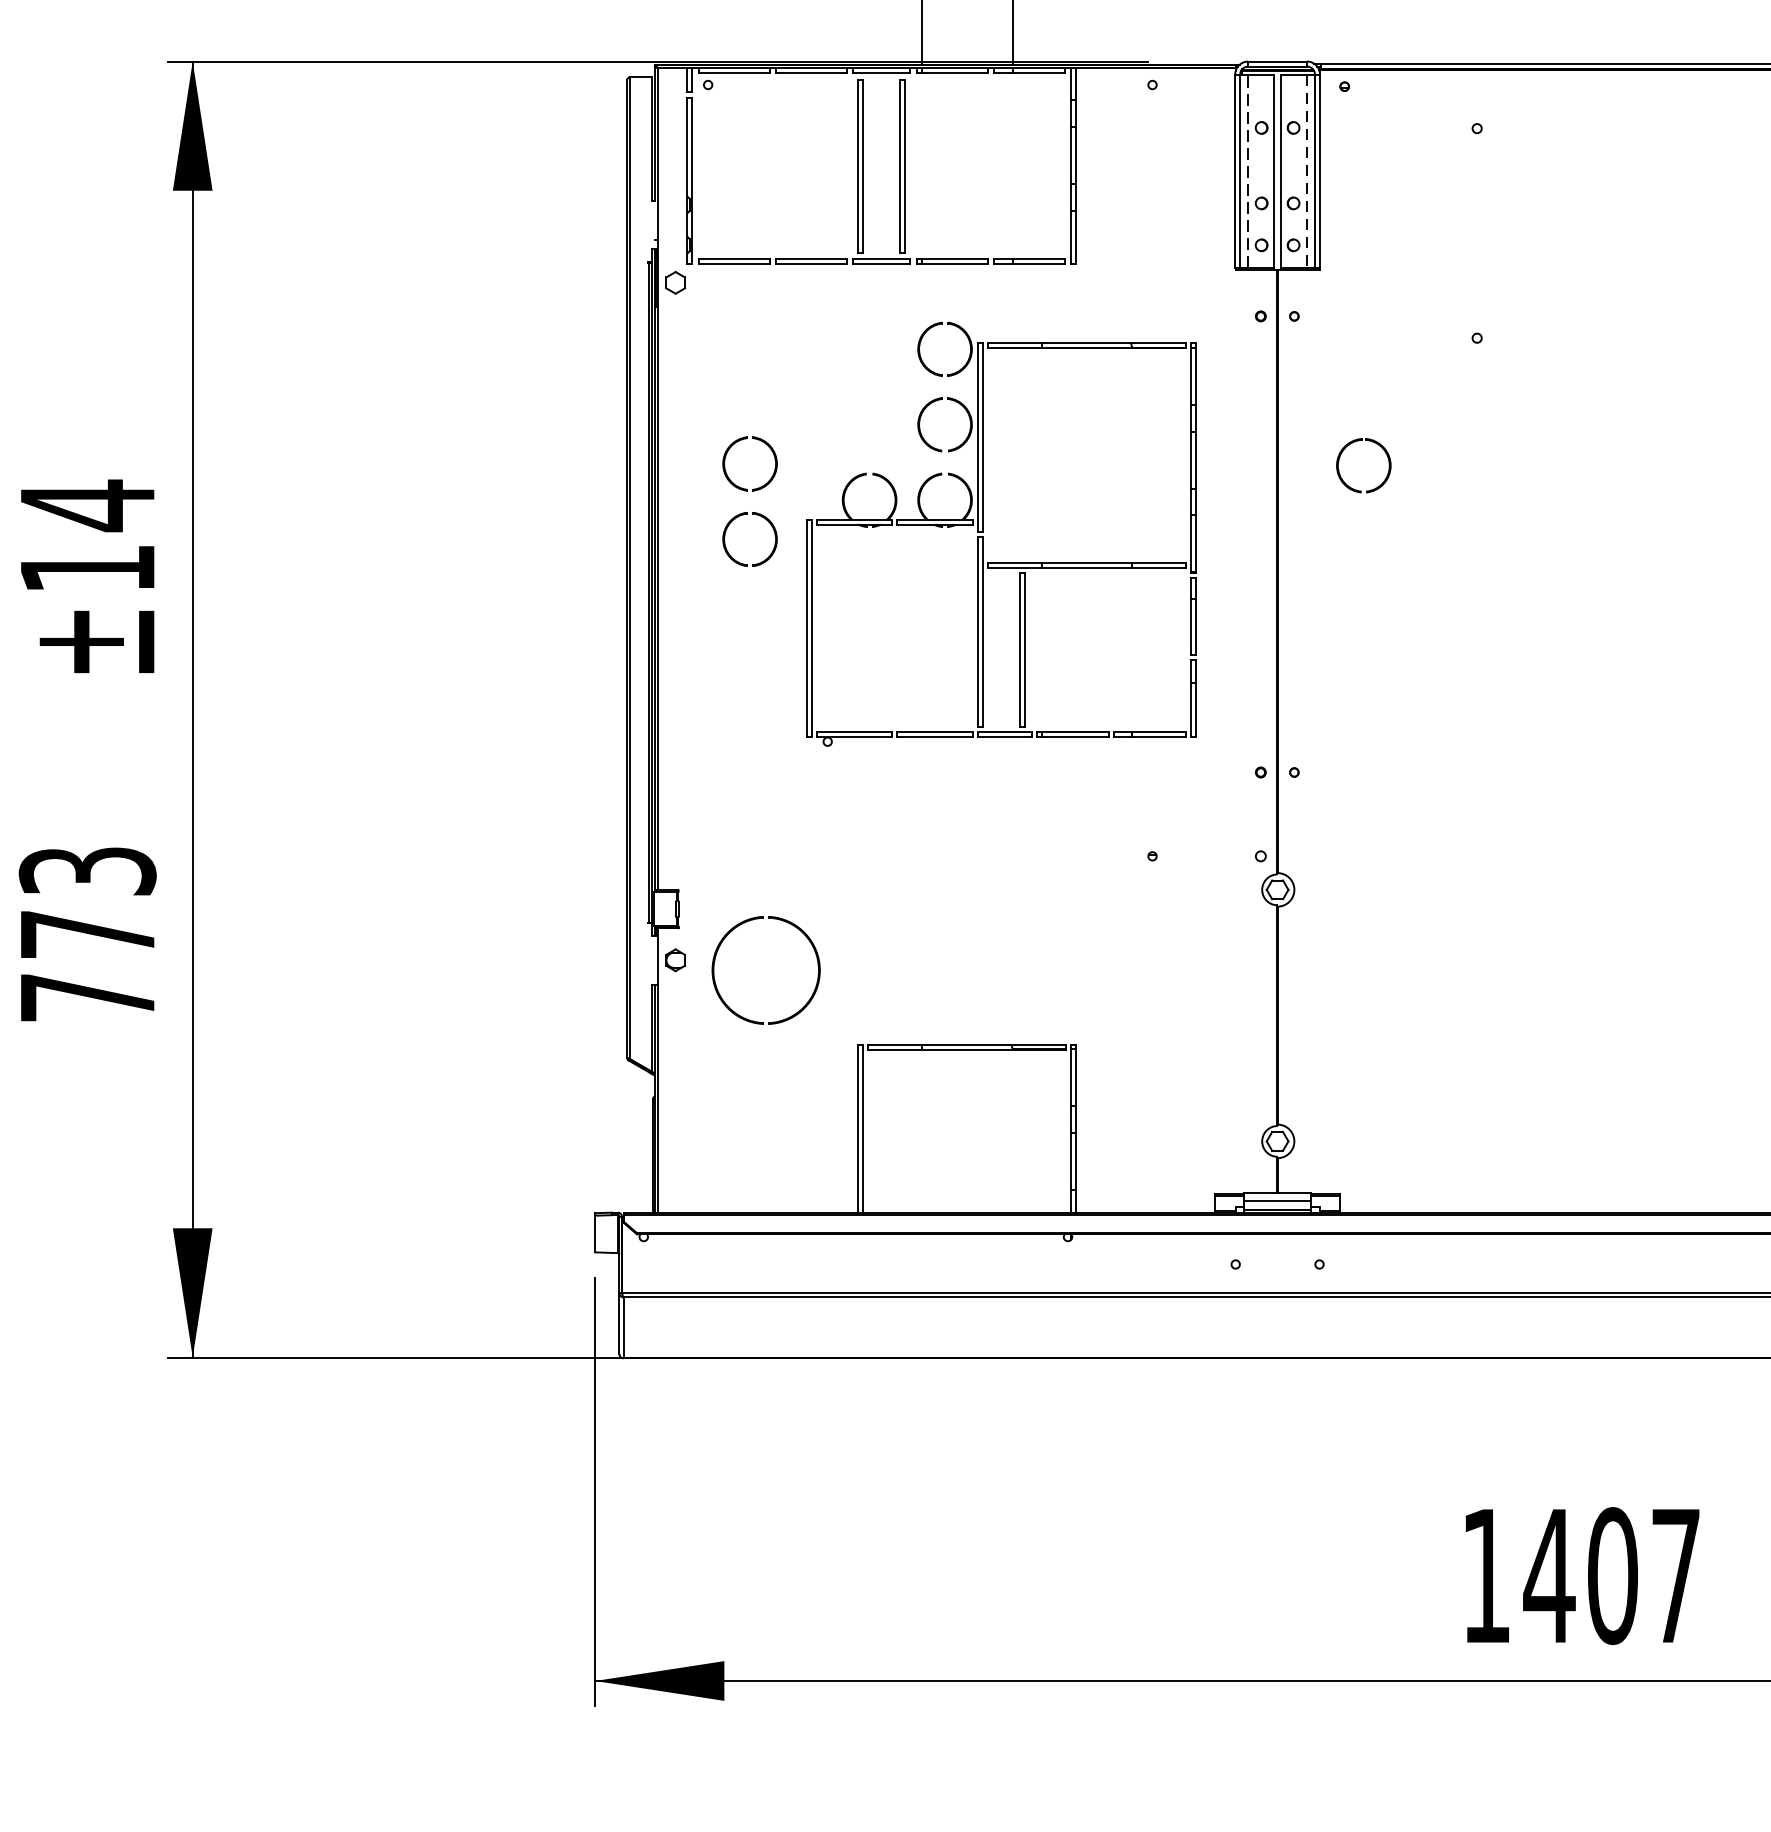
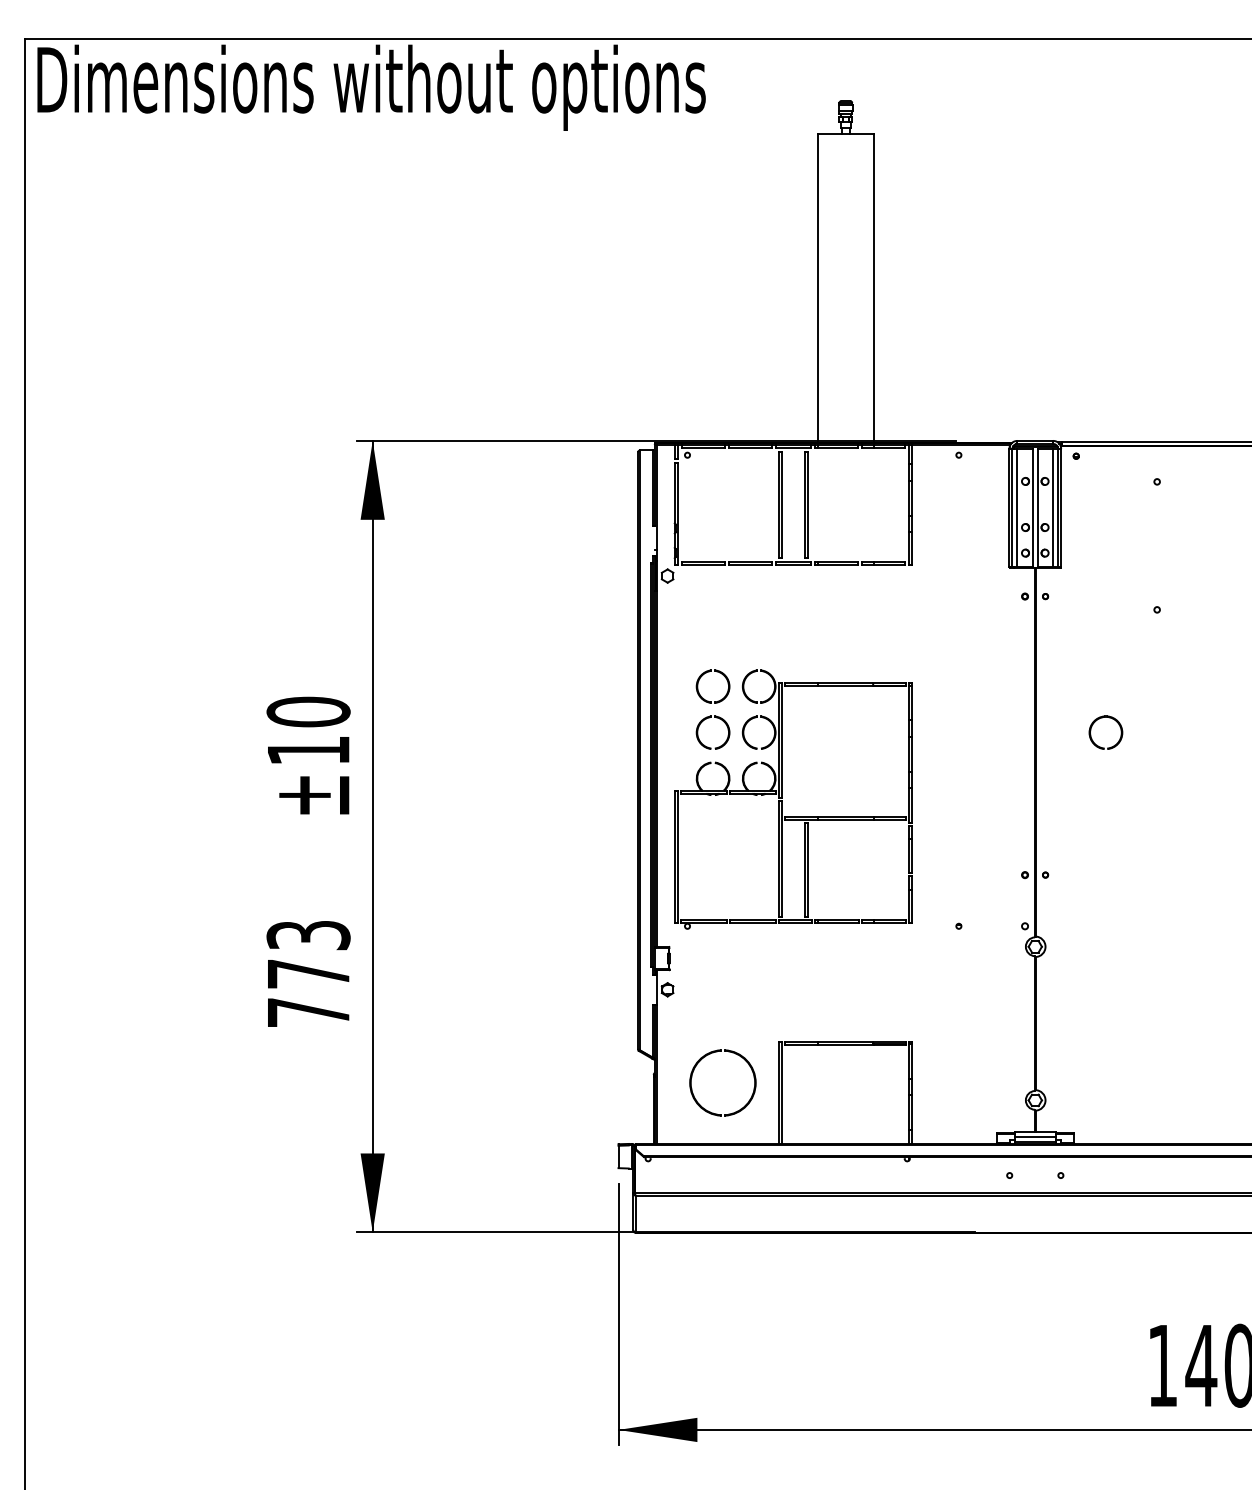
line: (1248, 170) -> (1017, 507), dashed -> solid
line: (1307, 170) -> (1053, 507), dashed -> solid
part: (1346, 448) -> (1095, 722), moved
text: (87, 506) -> (308, 712), ±14 -> ±10
part: (983, 532) -> (782, 798), moved
part: (737, 928) -> (705, 1057), moved

